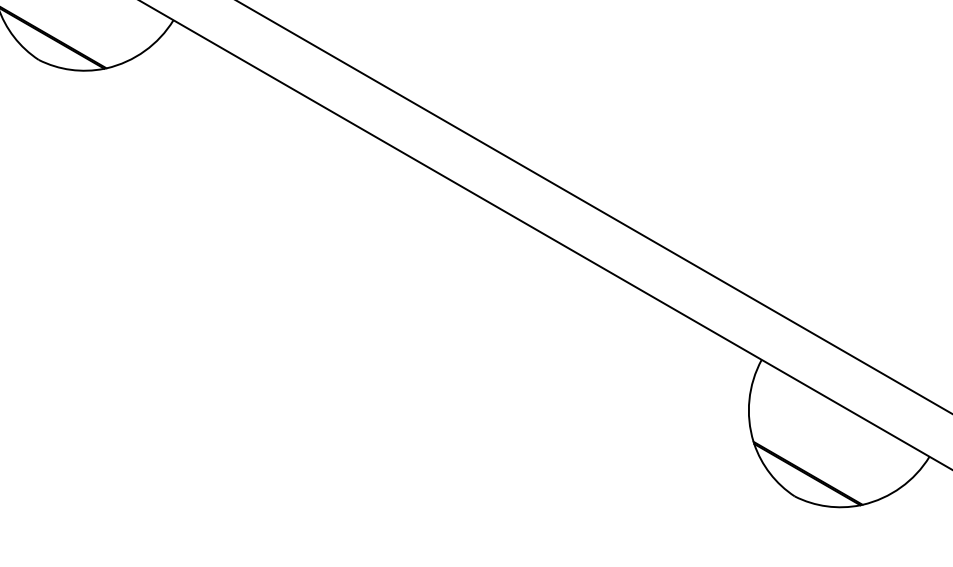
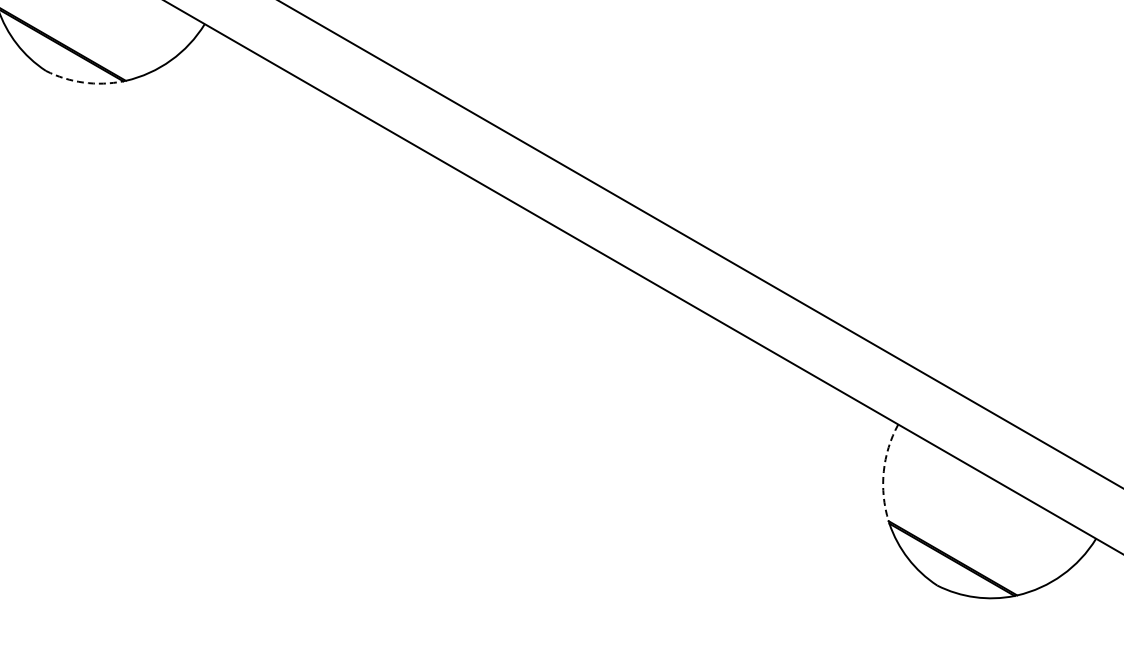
arc: (70, 69) -> (83, 82), solid -> dashed
arc: (749, 399) -> (883, 471), solid -> dashed

